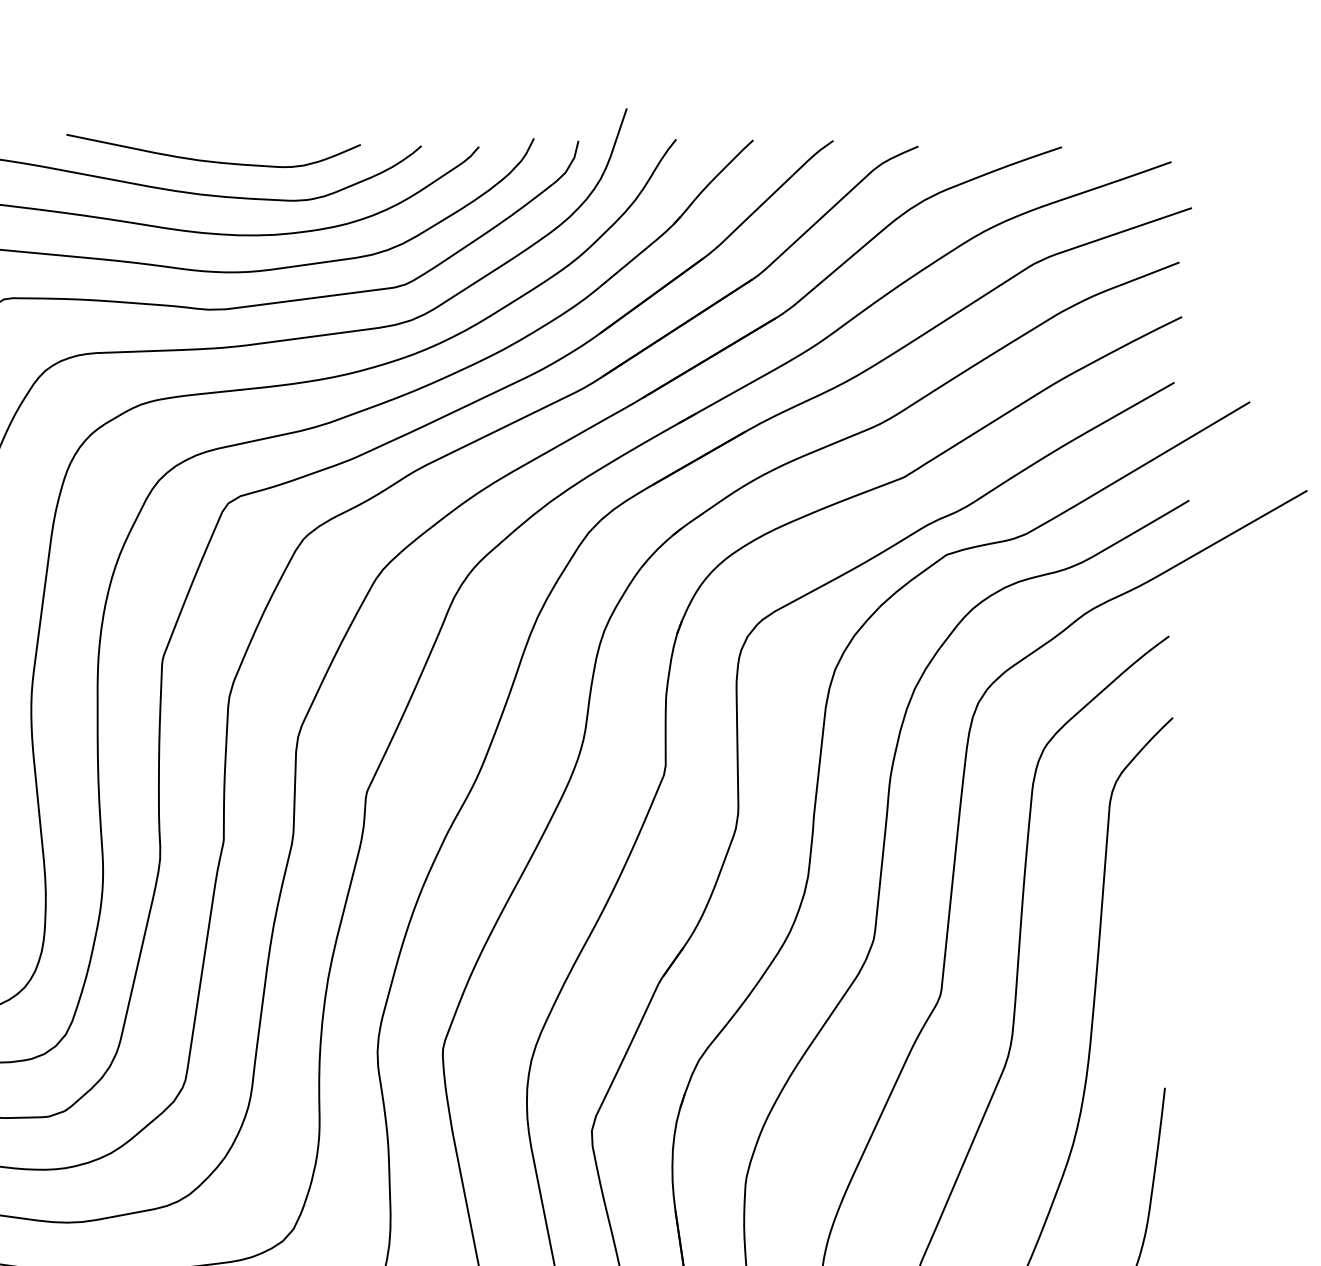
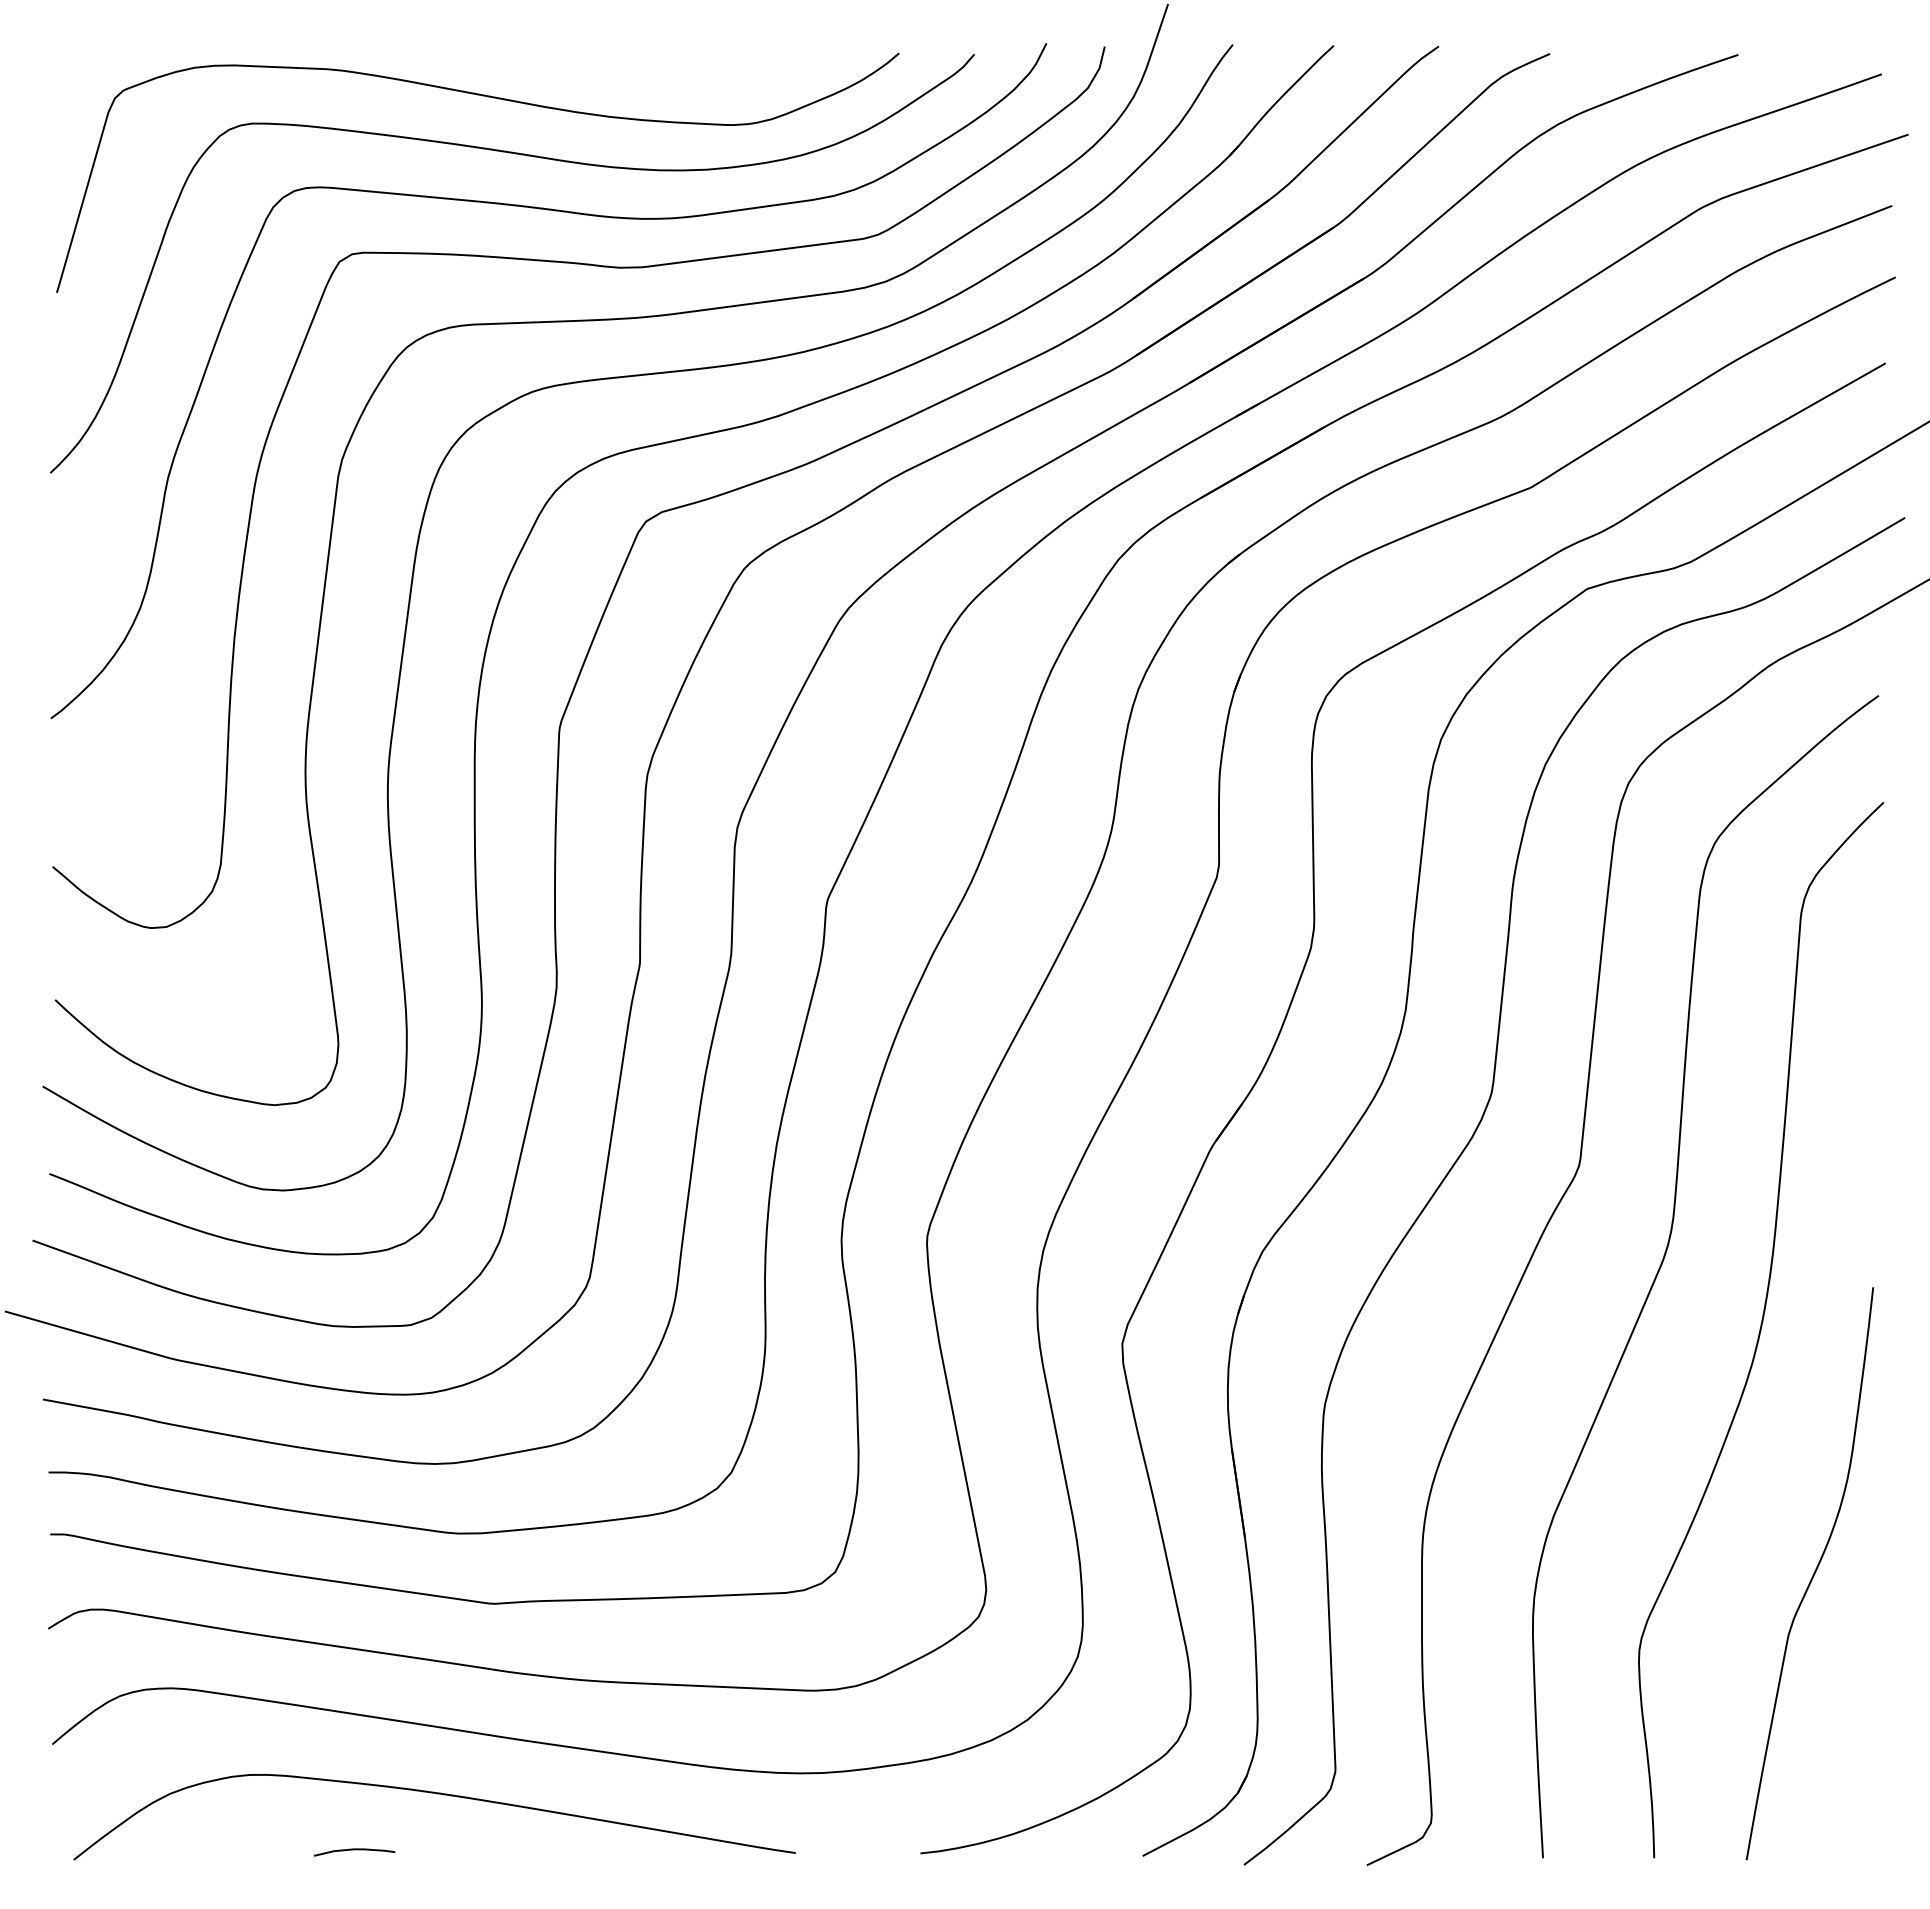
curve: (210, 160) -> (622, 72), removed

